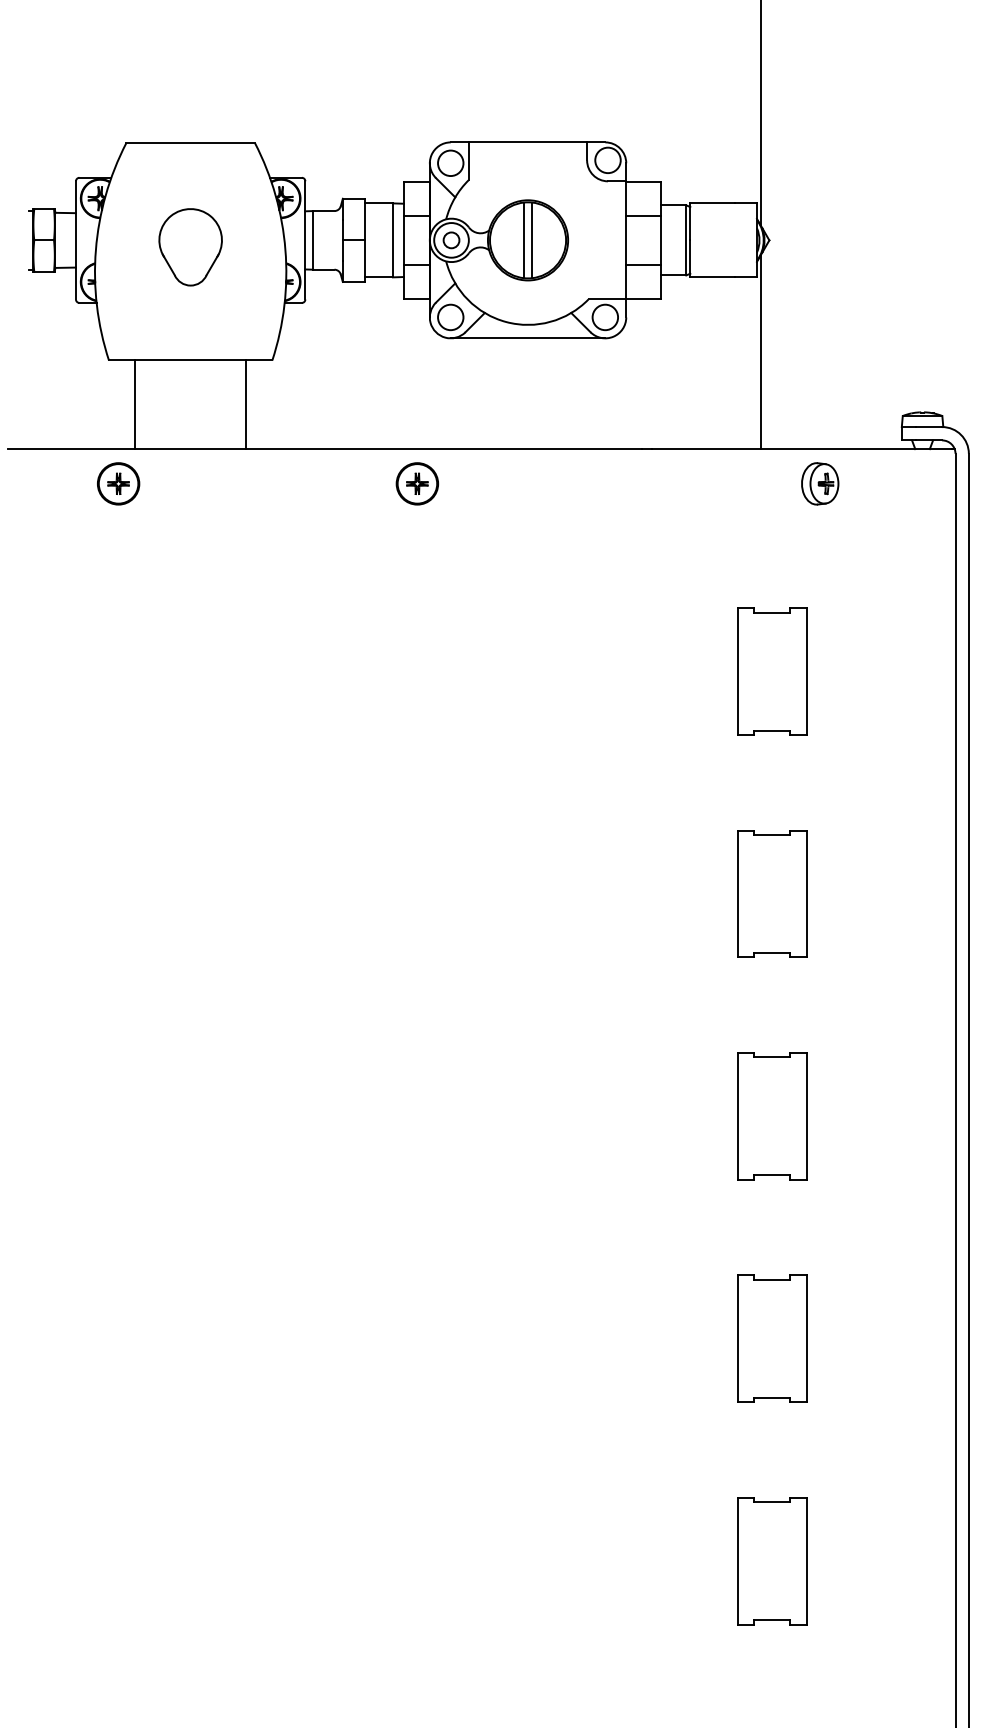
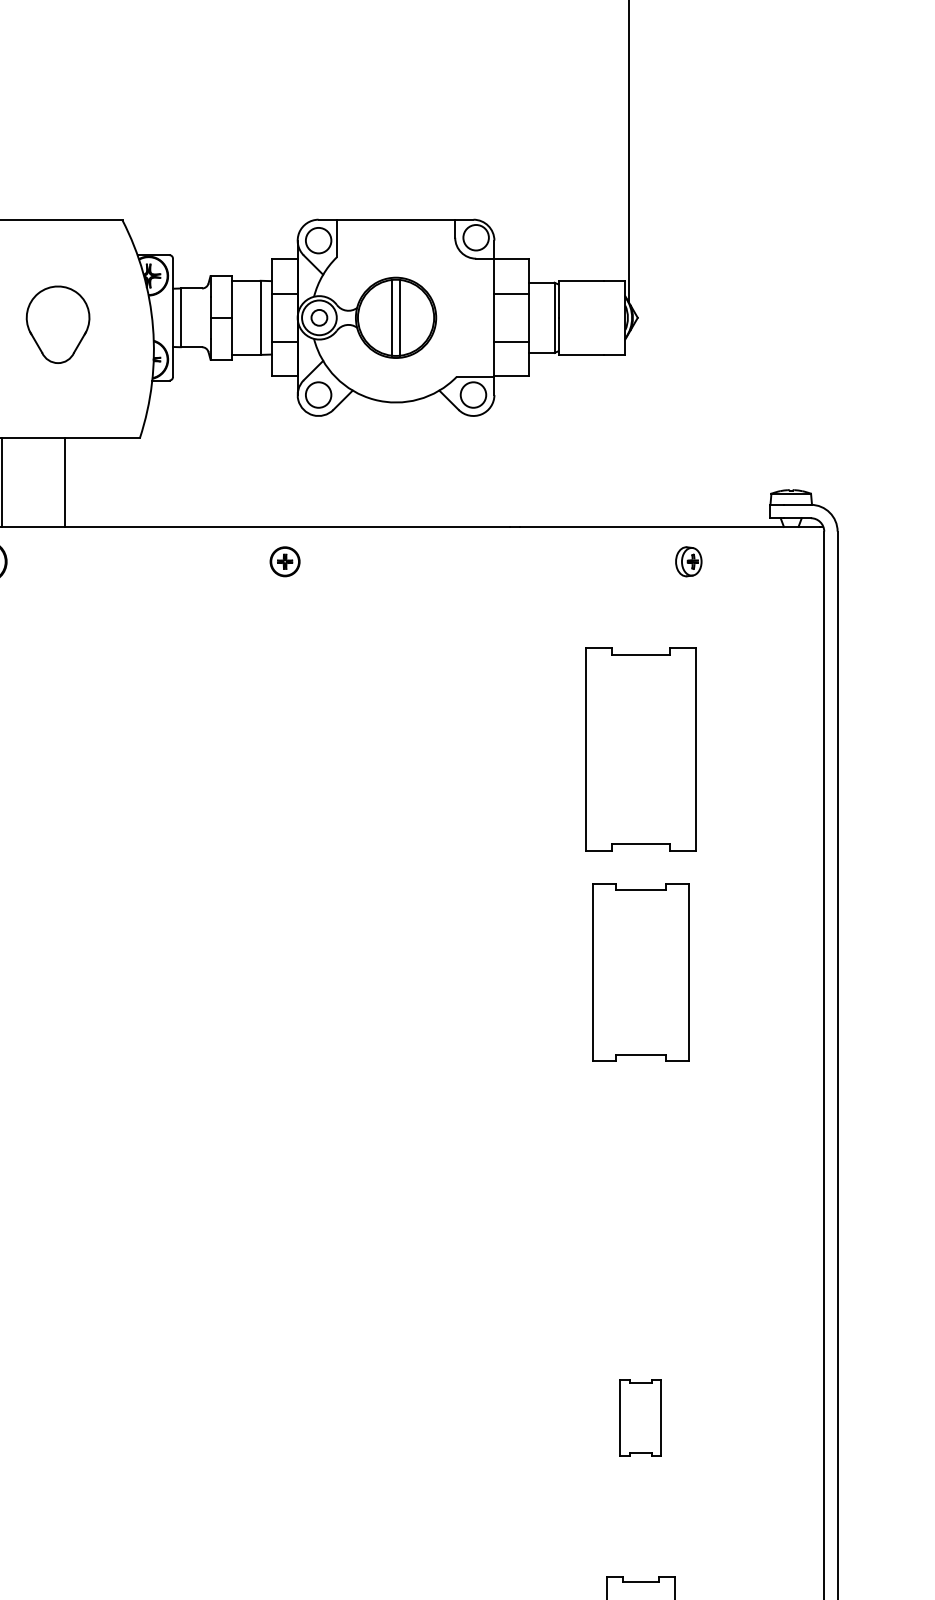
line: (527, 338) -> (395, 416), removed
line: (760, 352) -> (628, 430), removed
line: (246, 404) -> (64, 482), moved
part: (416, 483) -> (284, 561), size x0.7
part: (820, 483) -> (689, 561), size x0.7
part: (772, 671) -> (640, 749), size x1.6
part: (772, 893) -> (640, 972), size x1.4
part: (772, 1116) -> (640, 1195), removed
part: (772, 1338) -> (640, 1417), size x0.6

